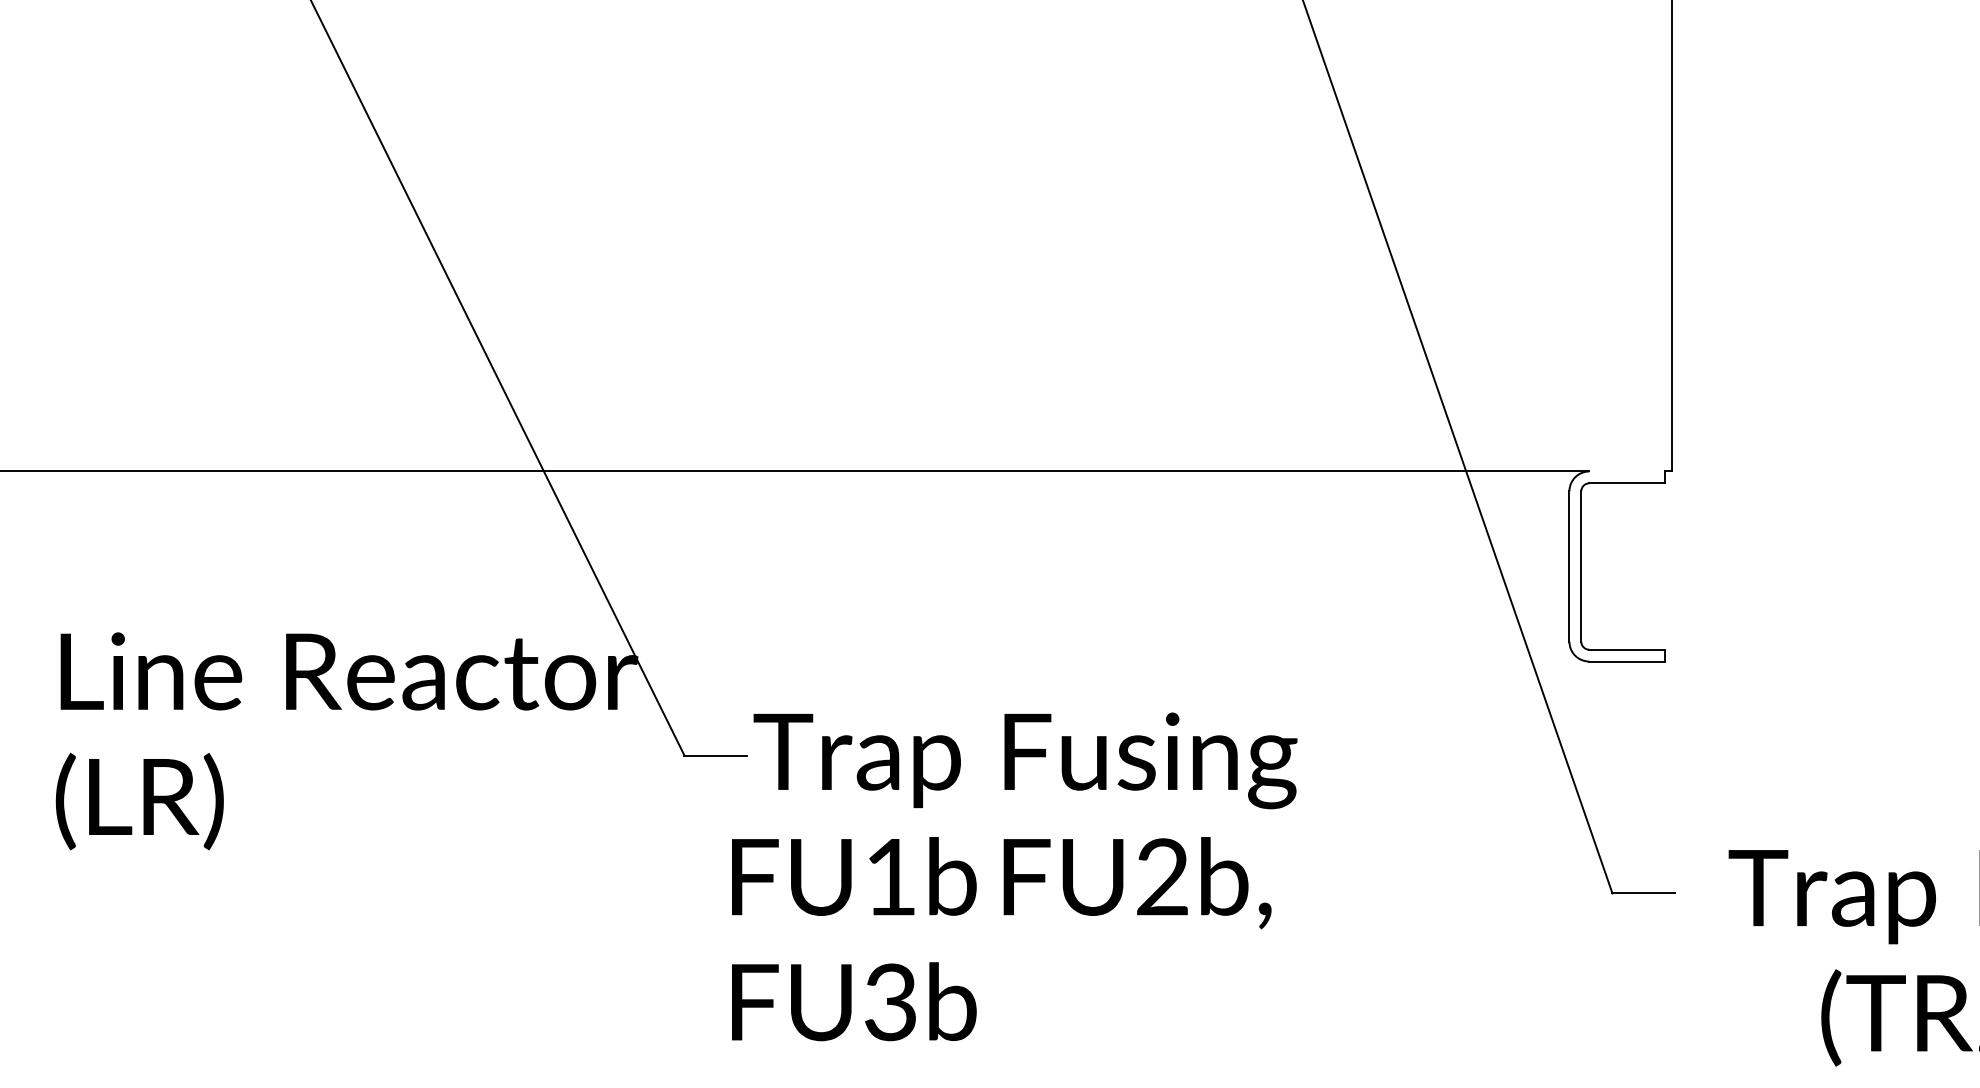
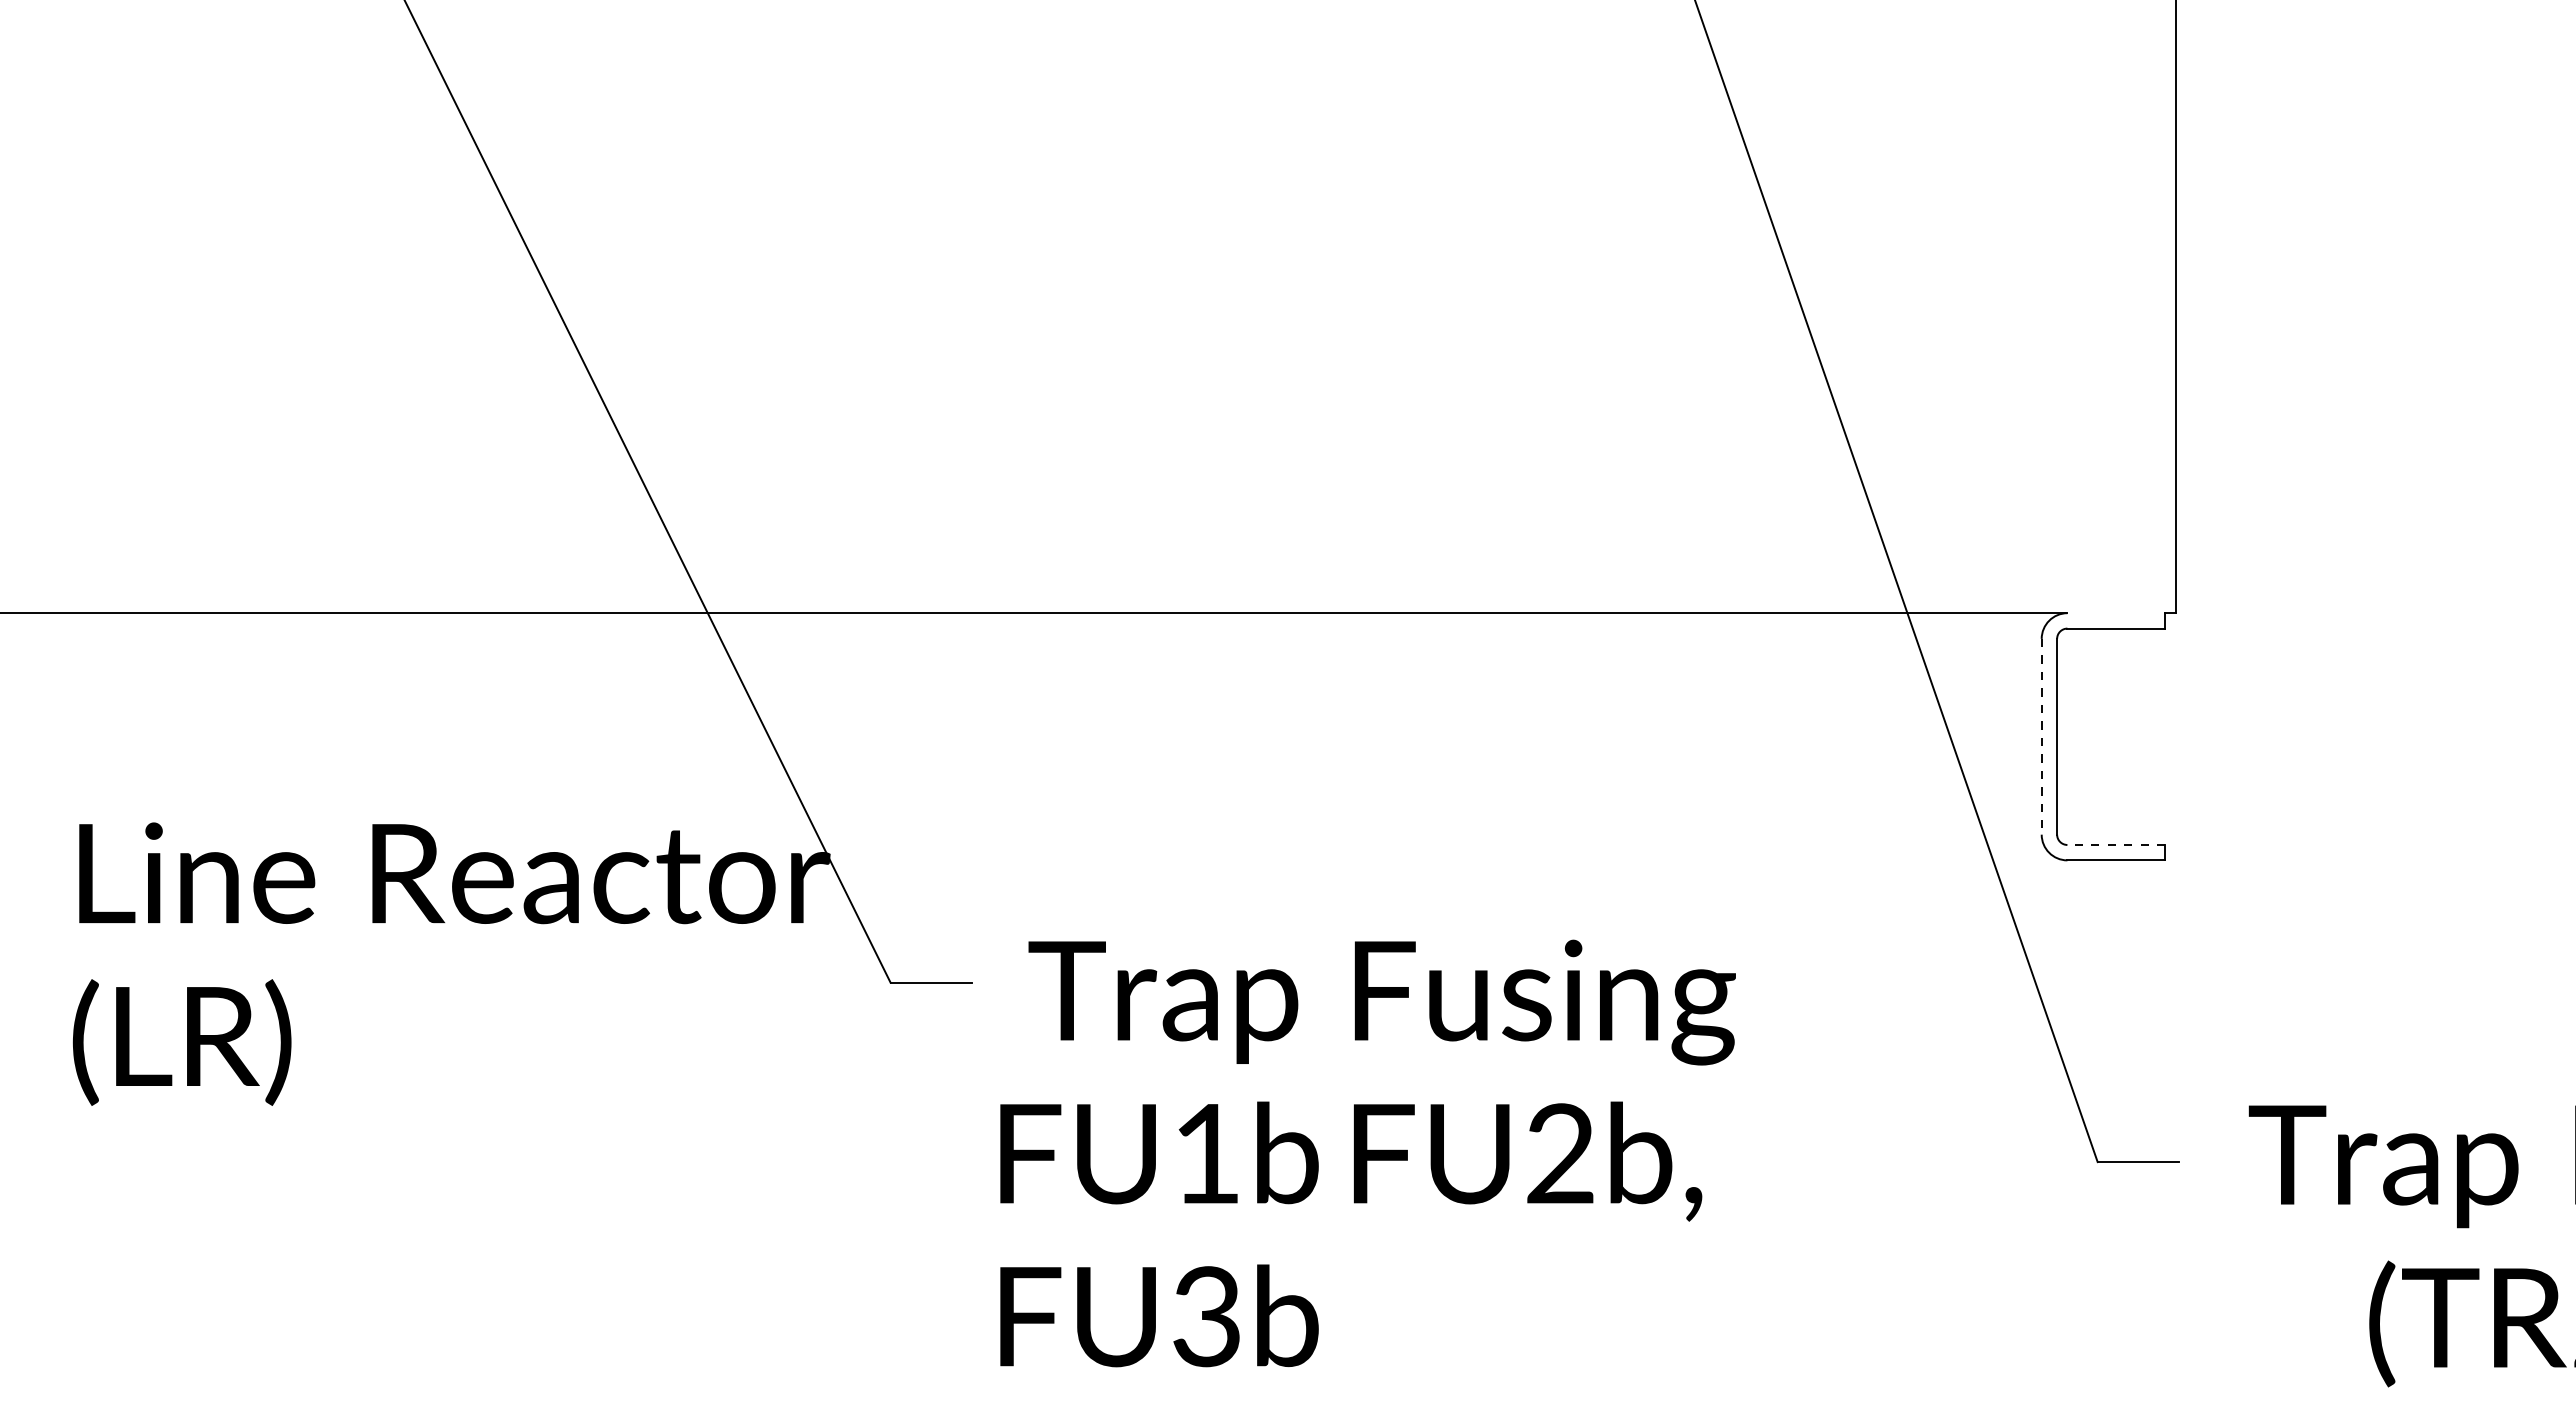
line: (1569, 566) -> (2041, 736), solid -> dashed
line: (1626, 649) -> (2116, 844), solid -> dashed
text: (1014, 876) -> (1367, 1153), moved

